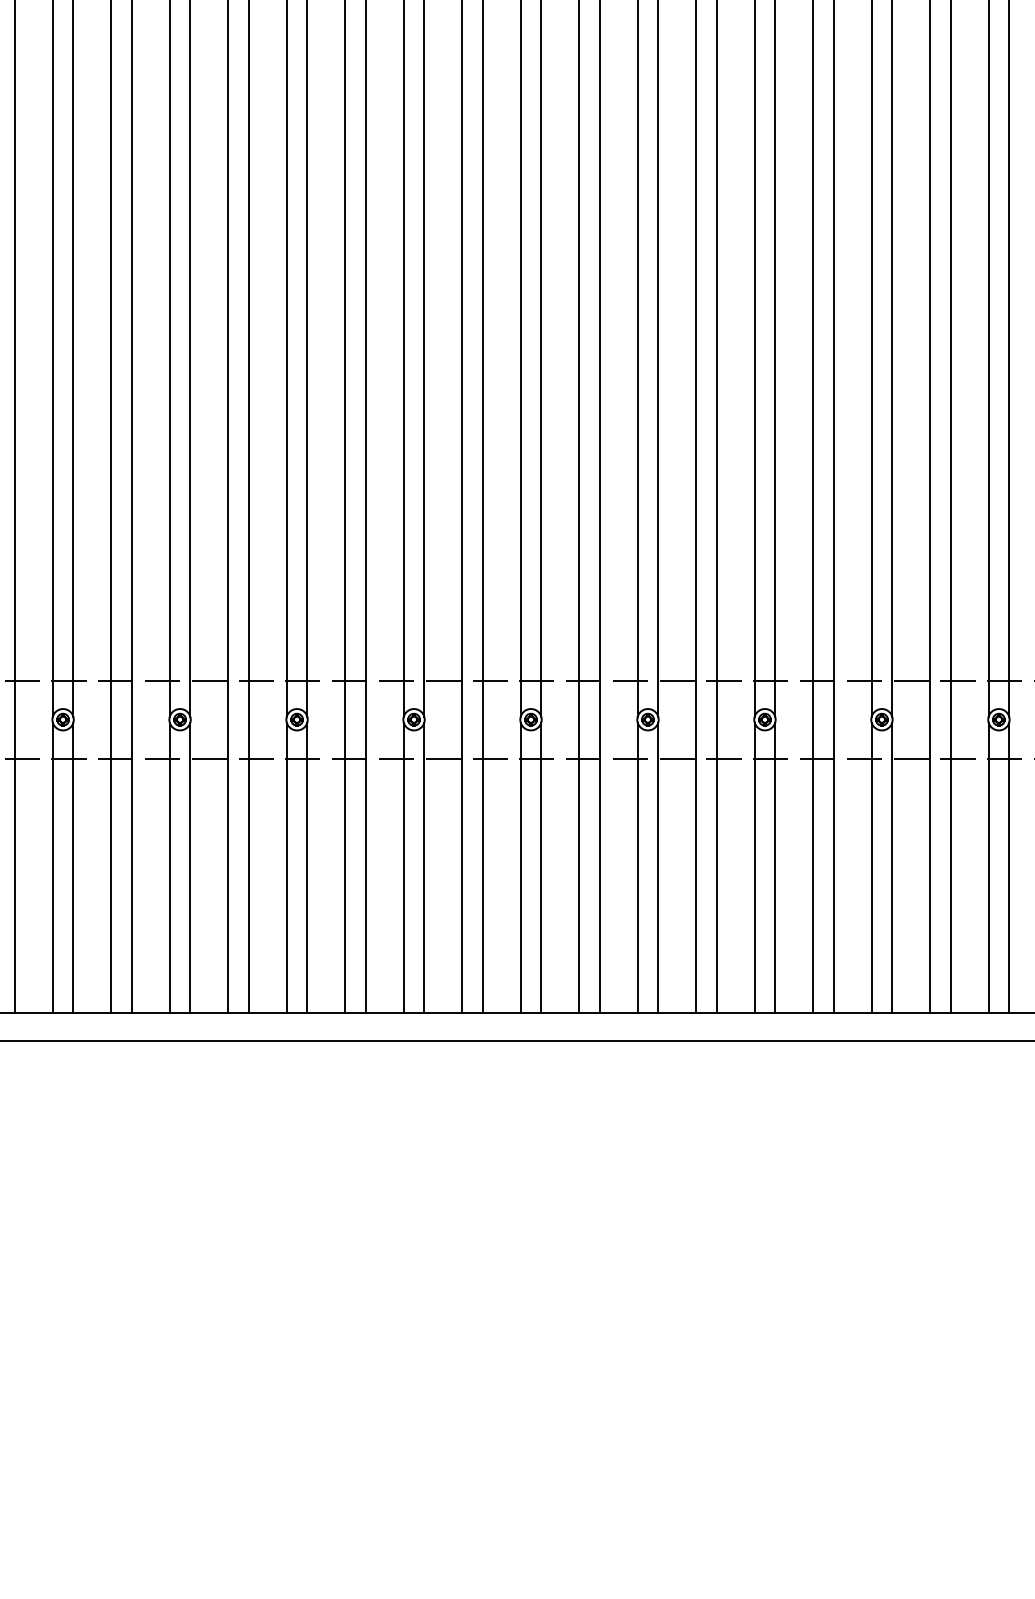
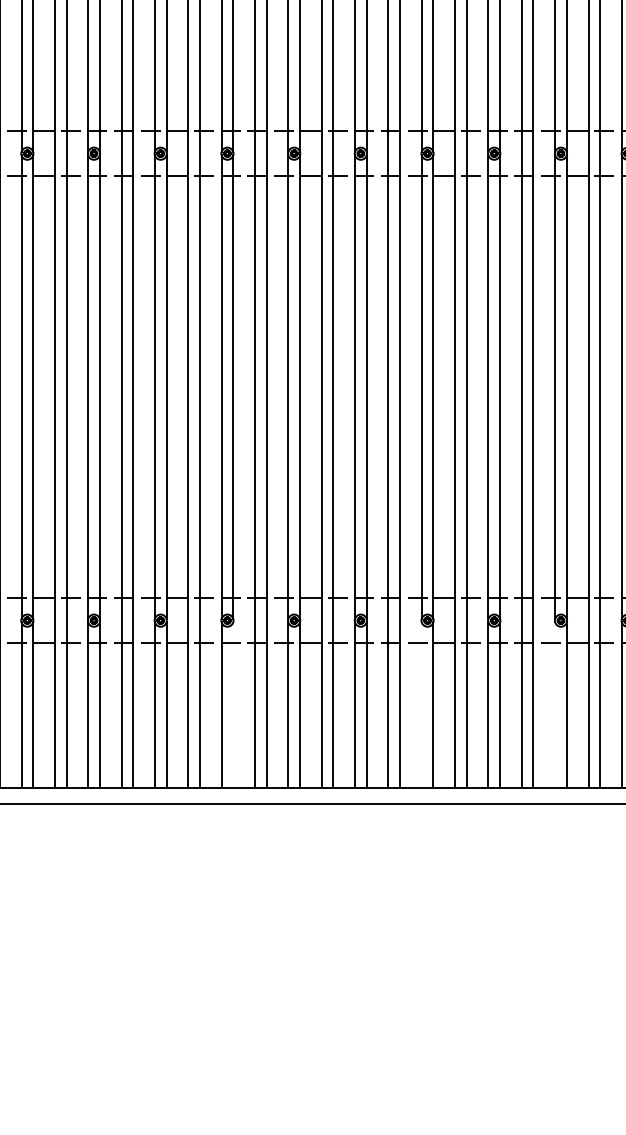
line: (307, 868) -> (233, 705), removed
line: (637, 868) -> (421, 705), removed
line: (872, 868) -> (555, 705), removed

